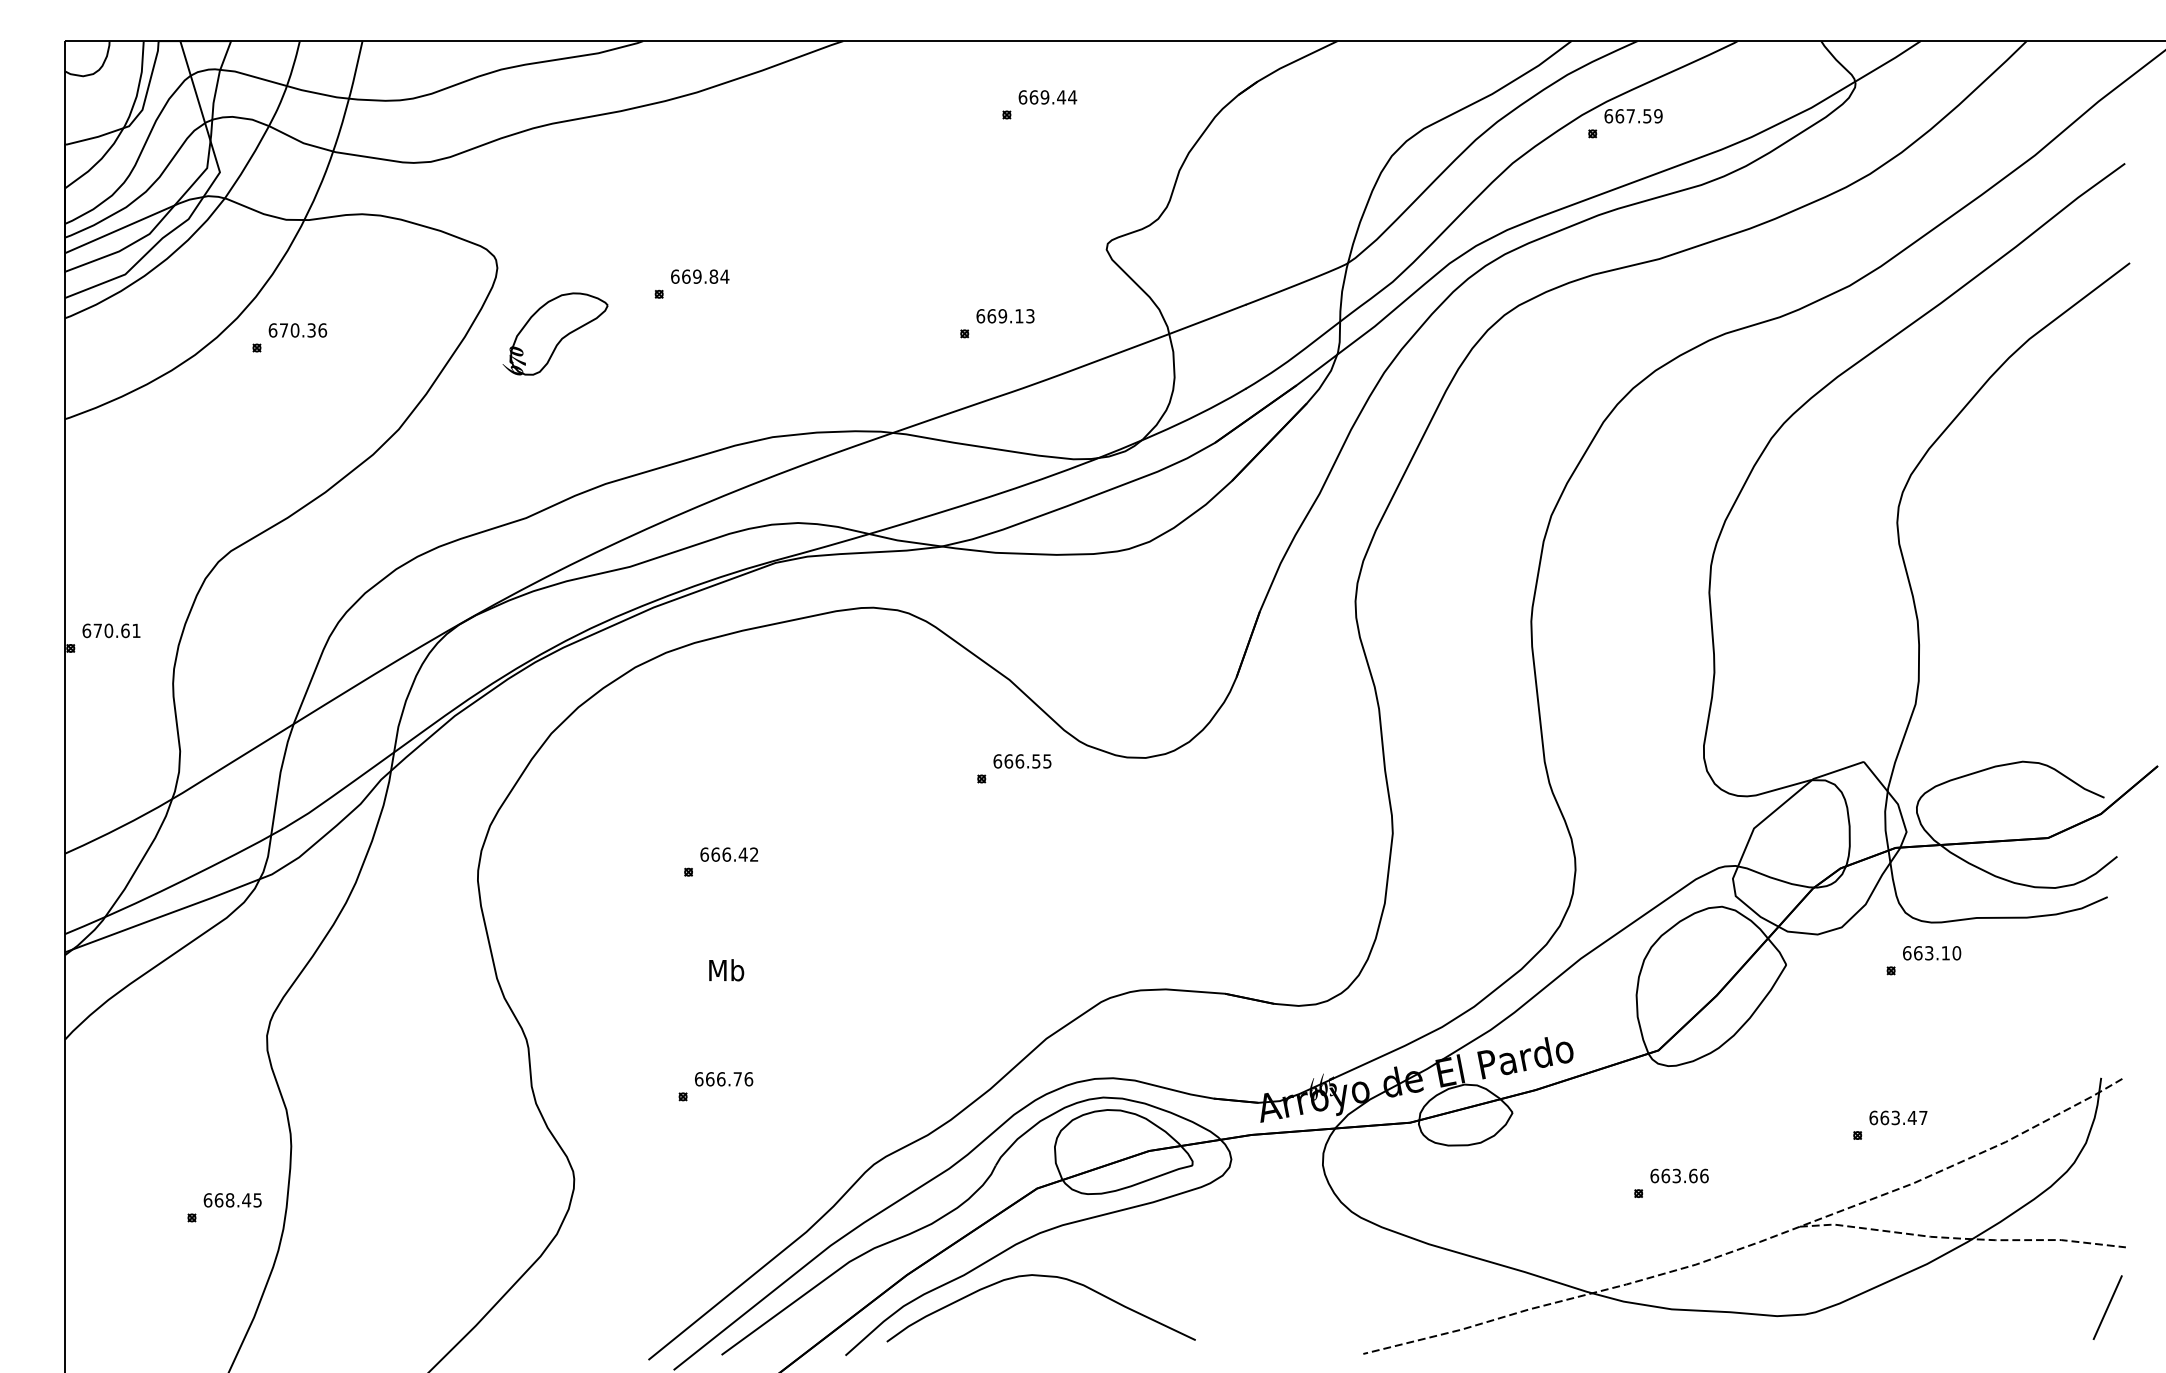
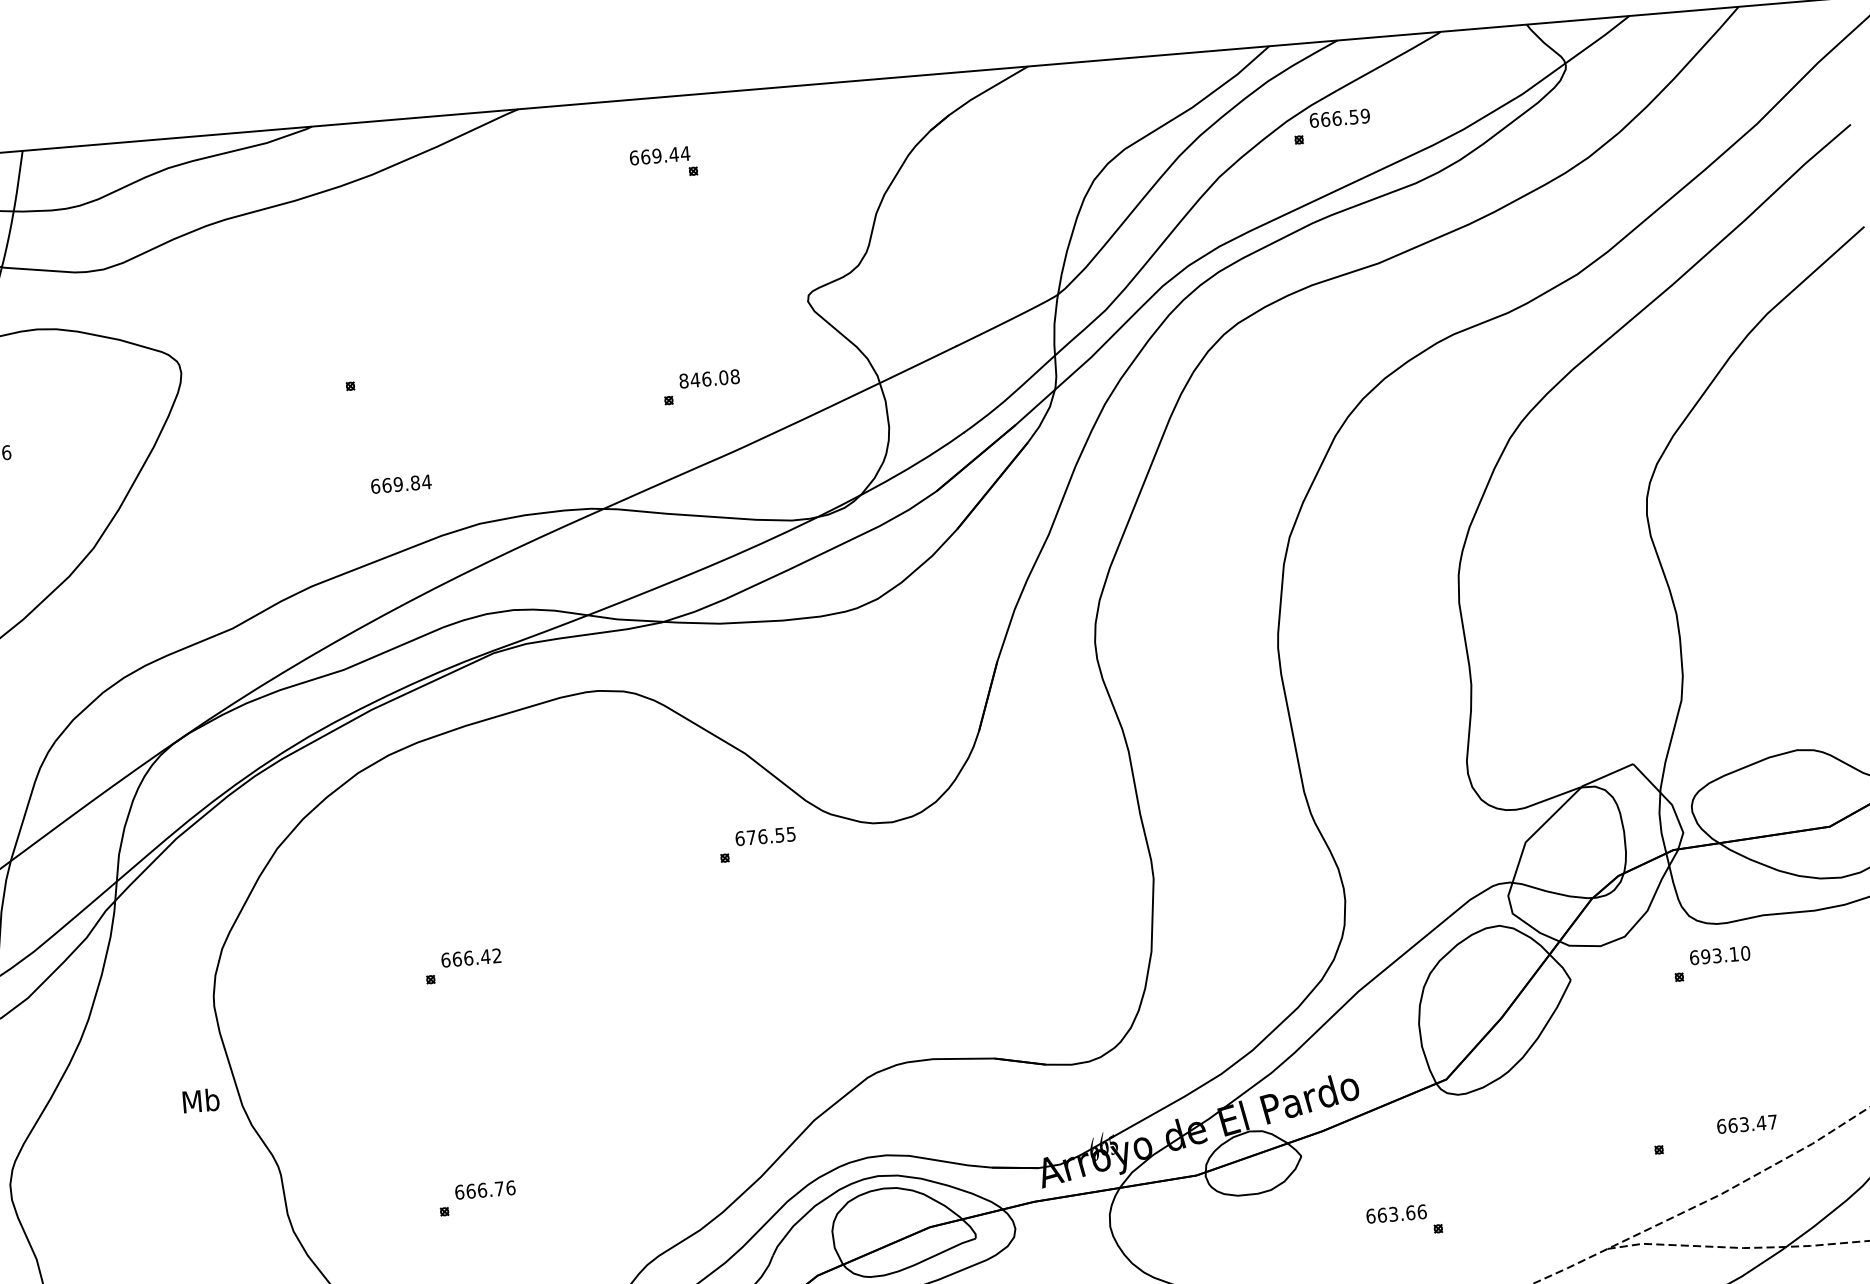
text: (1047, 97) -> (659, 155), moved
text: (1630, 116) -> (1336, 118), 667.59 -> 666.59
text: (700, 276) -> (401, 483), moved
text: (1005, 316) -> (709, 379), 669.13 -> 846.08
part: (555, 333) -> (246, 435), removed
text: (1008, 761) -> (751, 837), 666.55 -> 676.55
text: (1917, 953) -> (1705, 957), 663.10 -> 693.10
text: (726, 970) -> (201, 1101), moved
text: (1898, 1117) -> (1747, 1123), moved
text: (1679, 1175) -> (1396, 1213), moved

